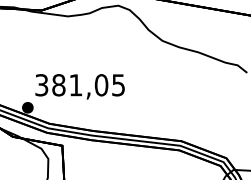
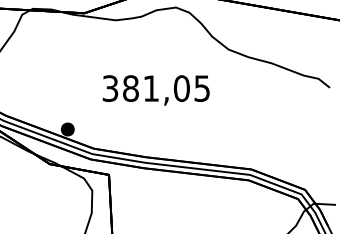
text: (79, 86) -> (155, 90), moved

